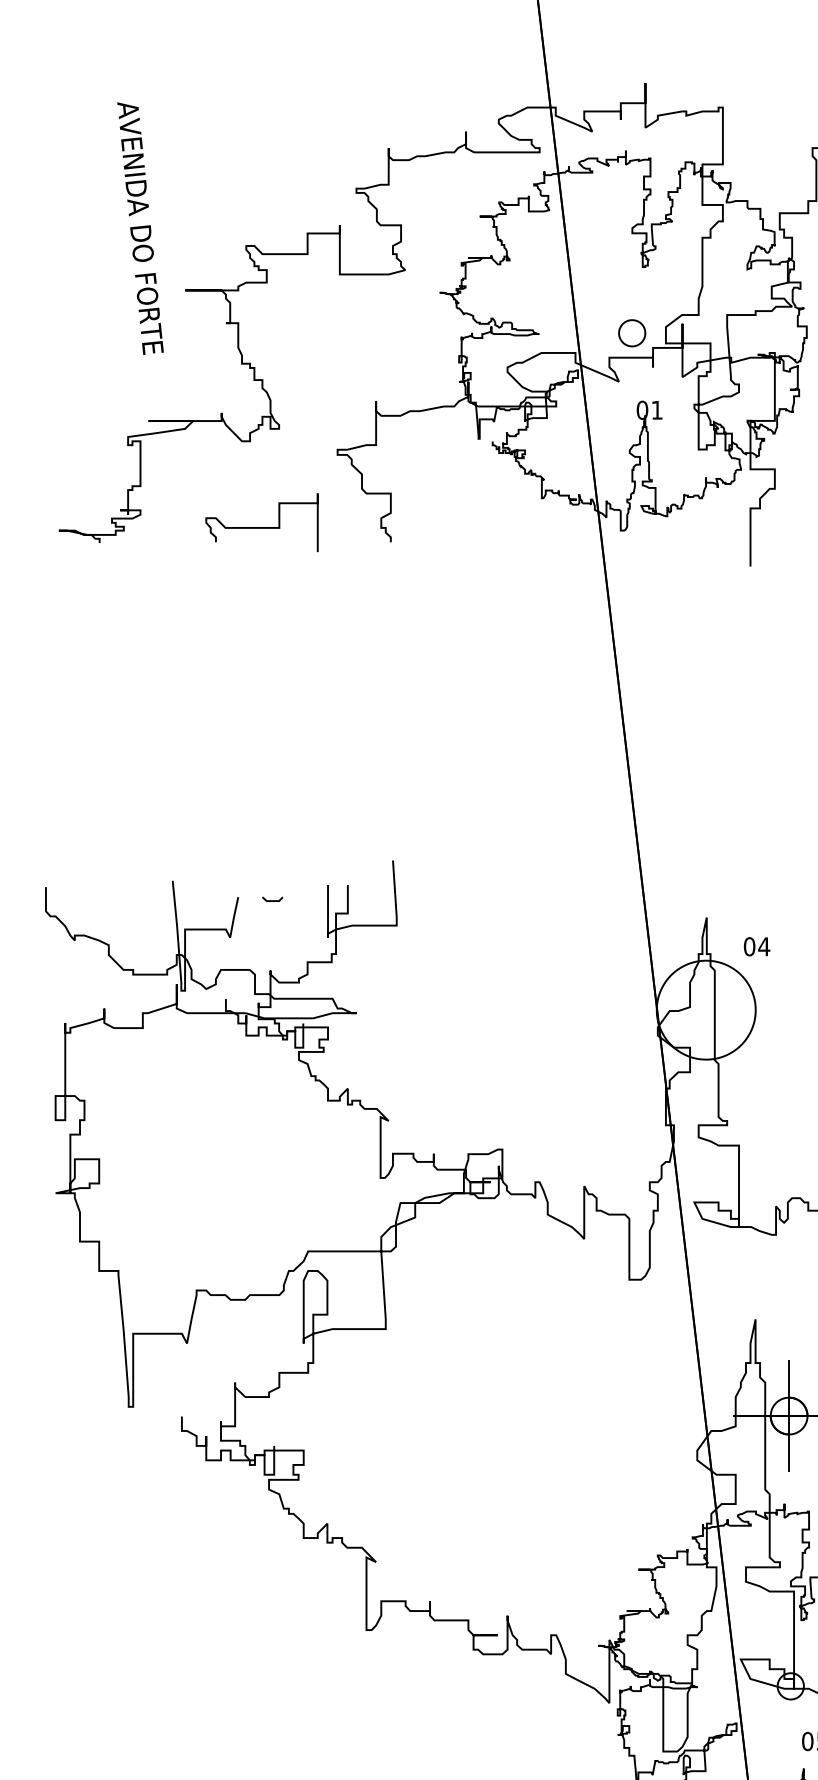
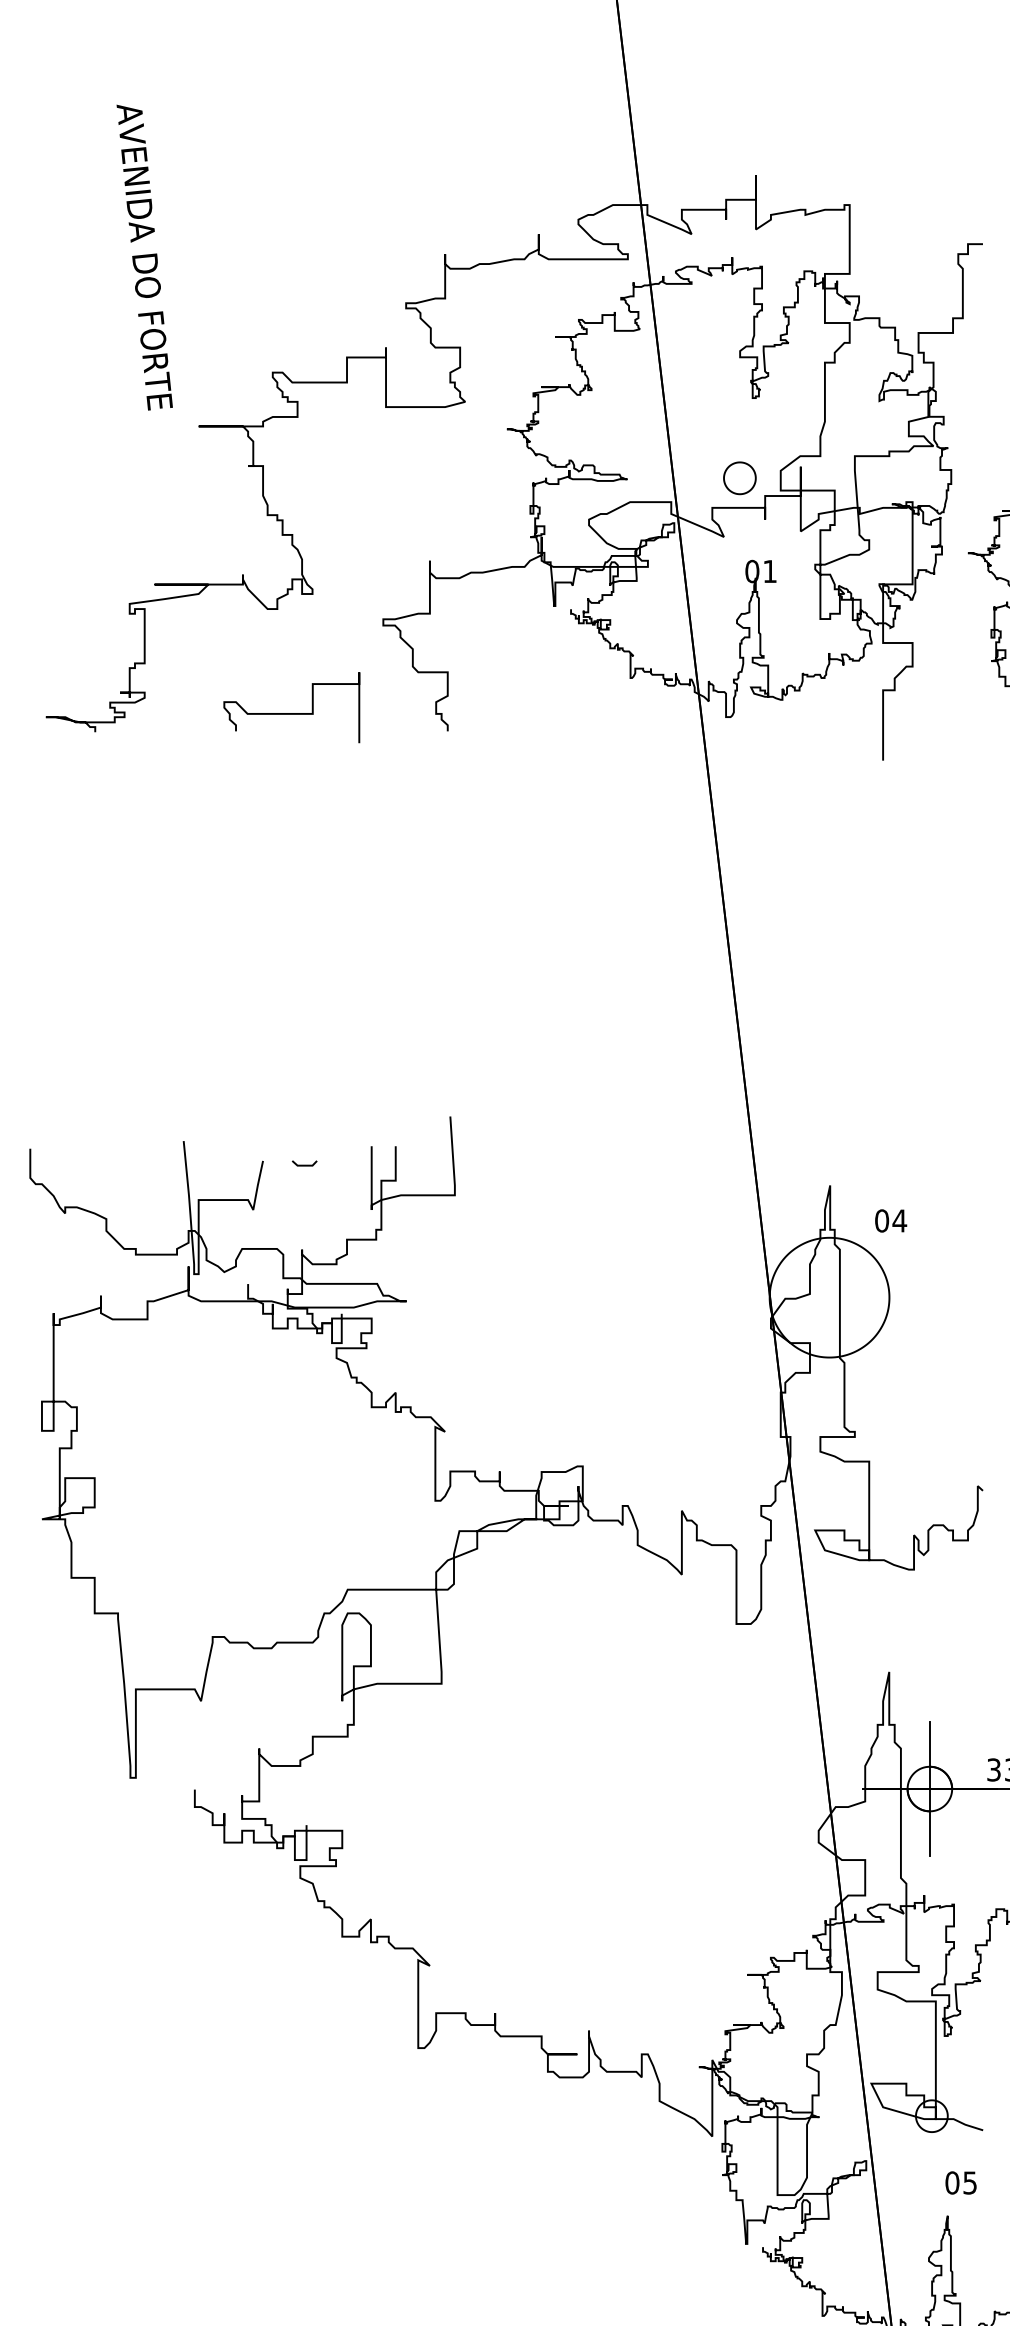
text: (140, 228) -> (144, 257), moved

